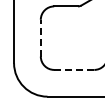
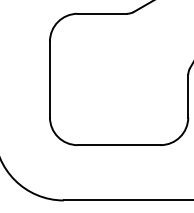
line: (40, 37) -> (49, 78), dashed -> solid
line: (73, 69) -> (117, 144), dashed -> solid

